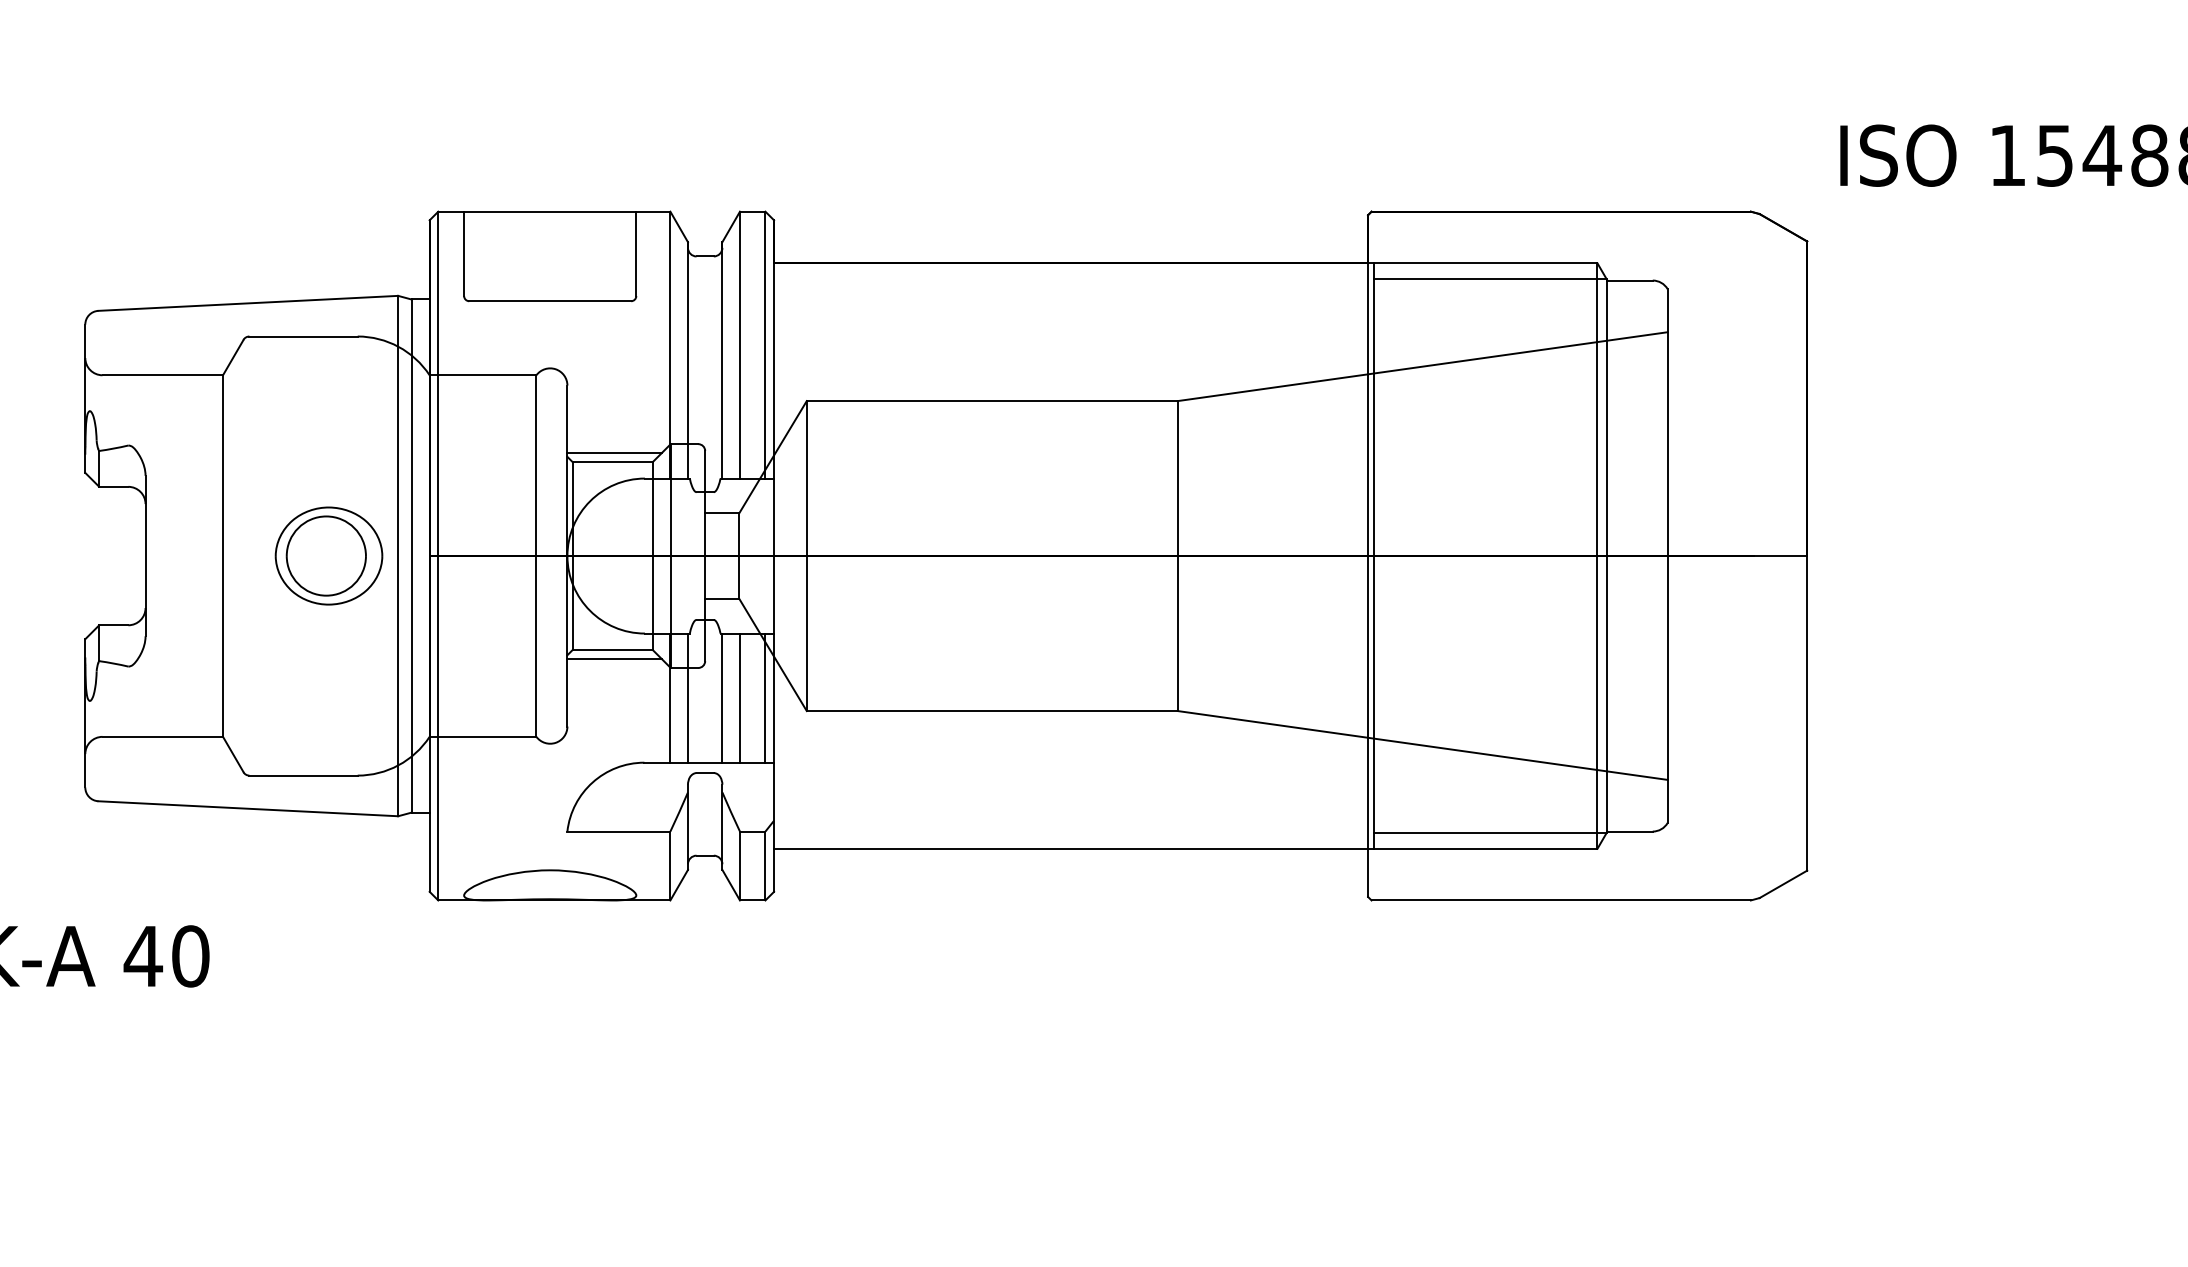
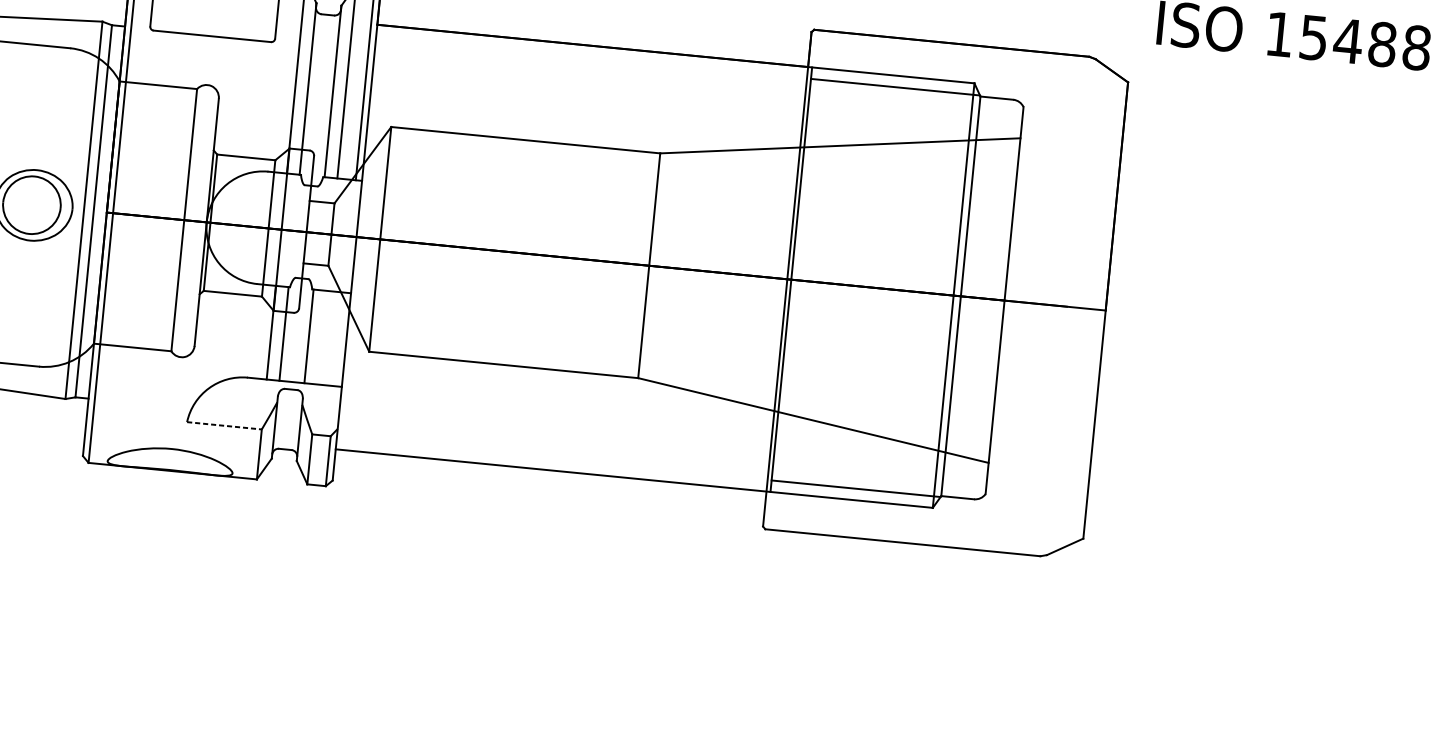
line: (614, 452) -> (248, 150), removed
line: (614, 659) -> (233, 300), removed
line: (739, 697) -> (321, 337), removed
line: (765, 697) -> (340, 339), removed
line: (619, 831) -> (224, 425), solid -> dashed

